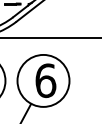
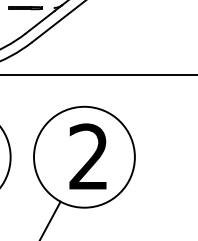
text: (45, 80) -> (88, 156), 6 -> 2

